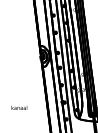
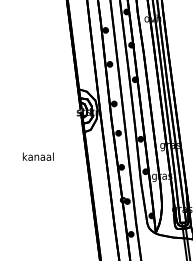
text: (19, 107) -> (38, 156), moved

